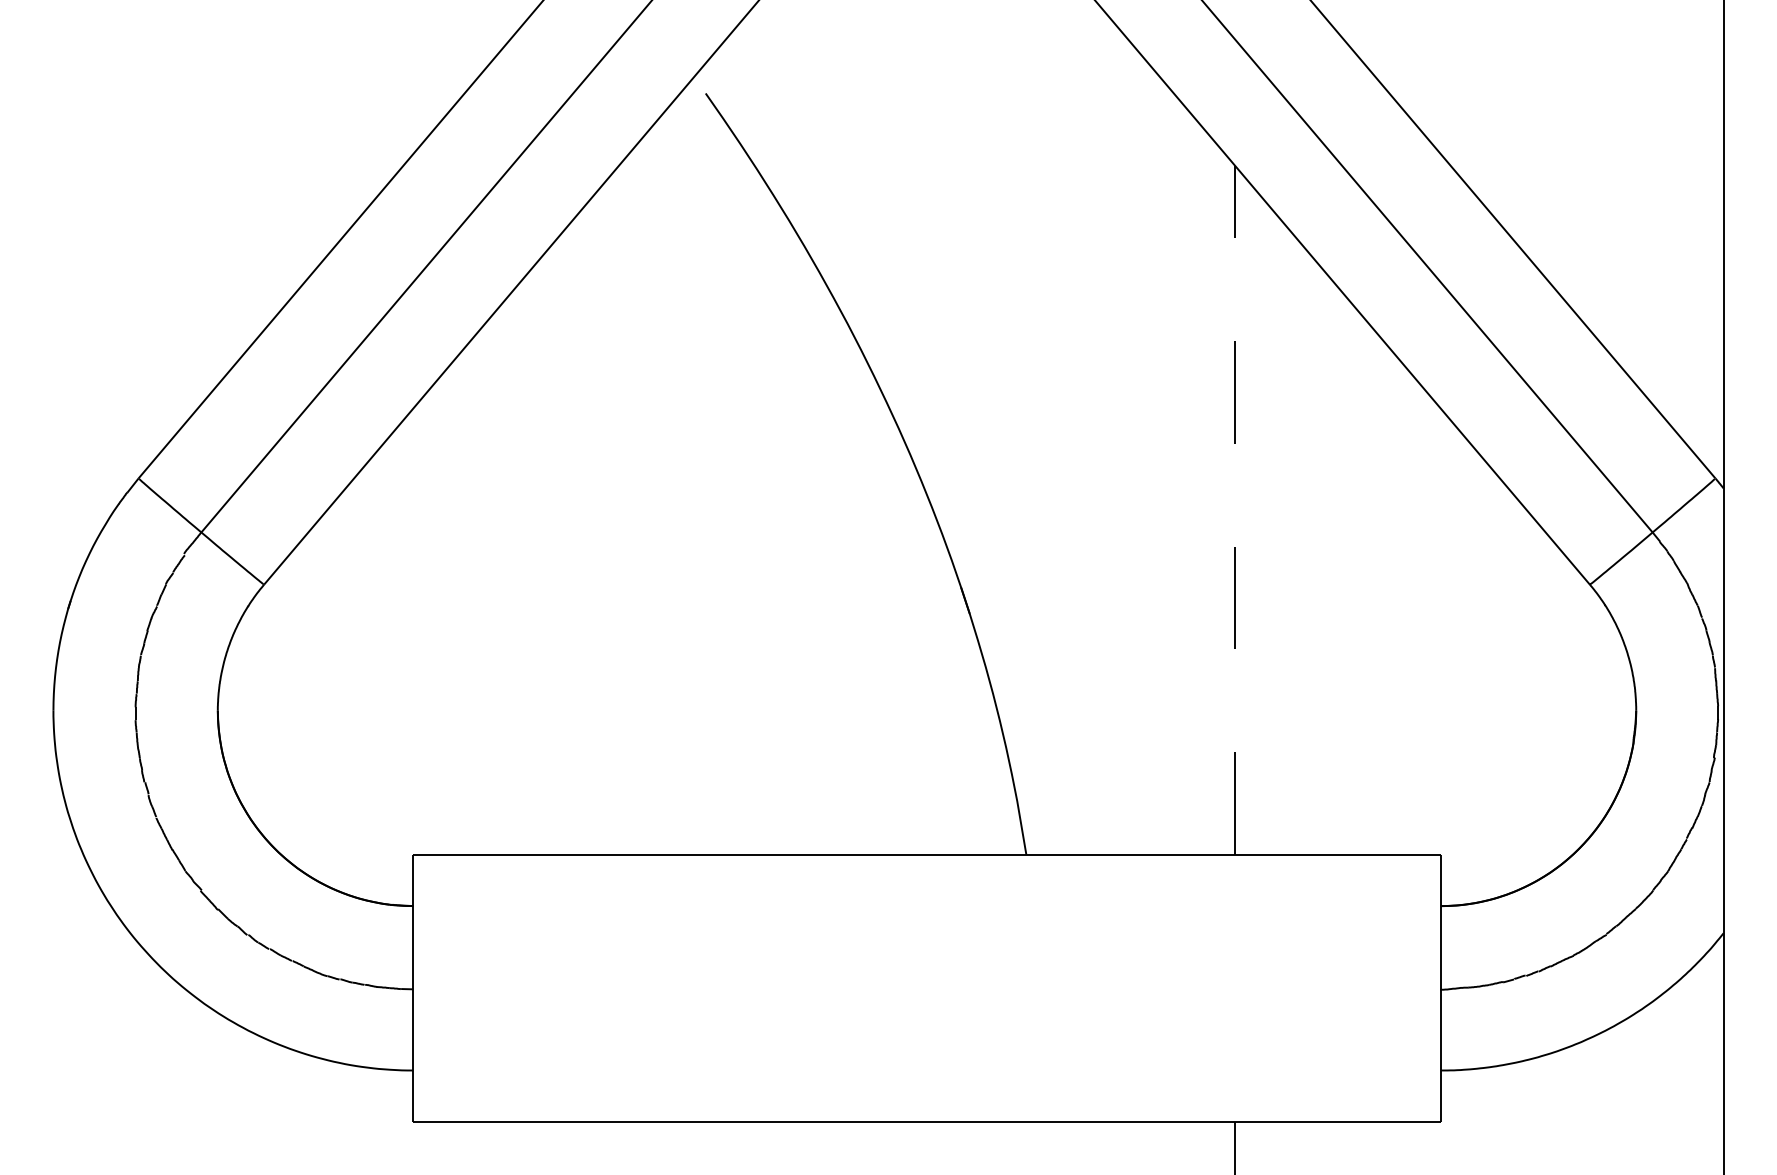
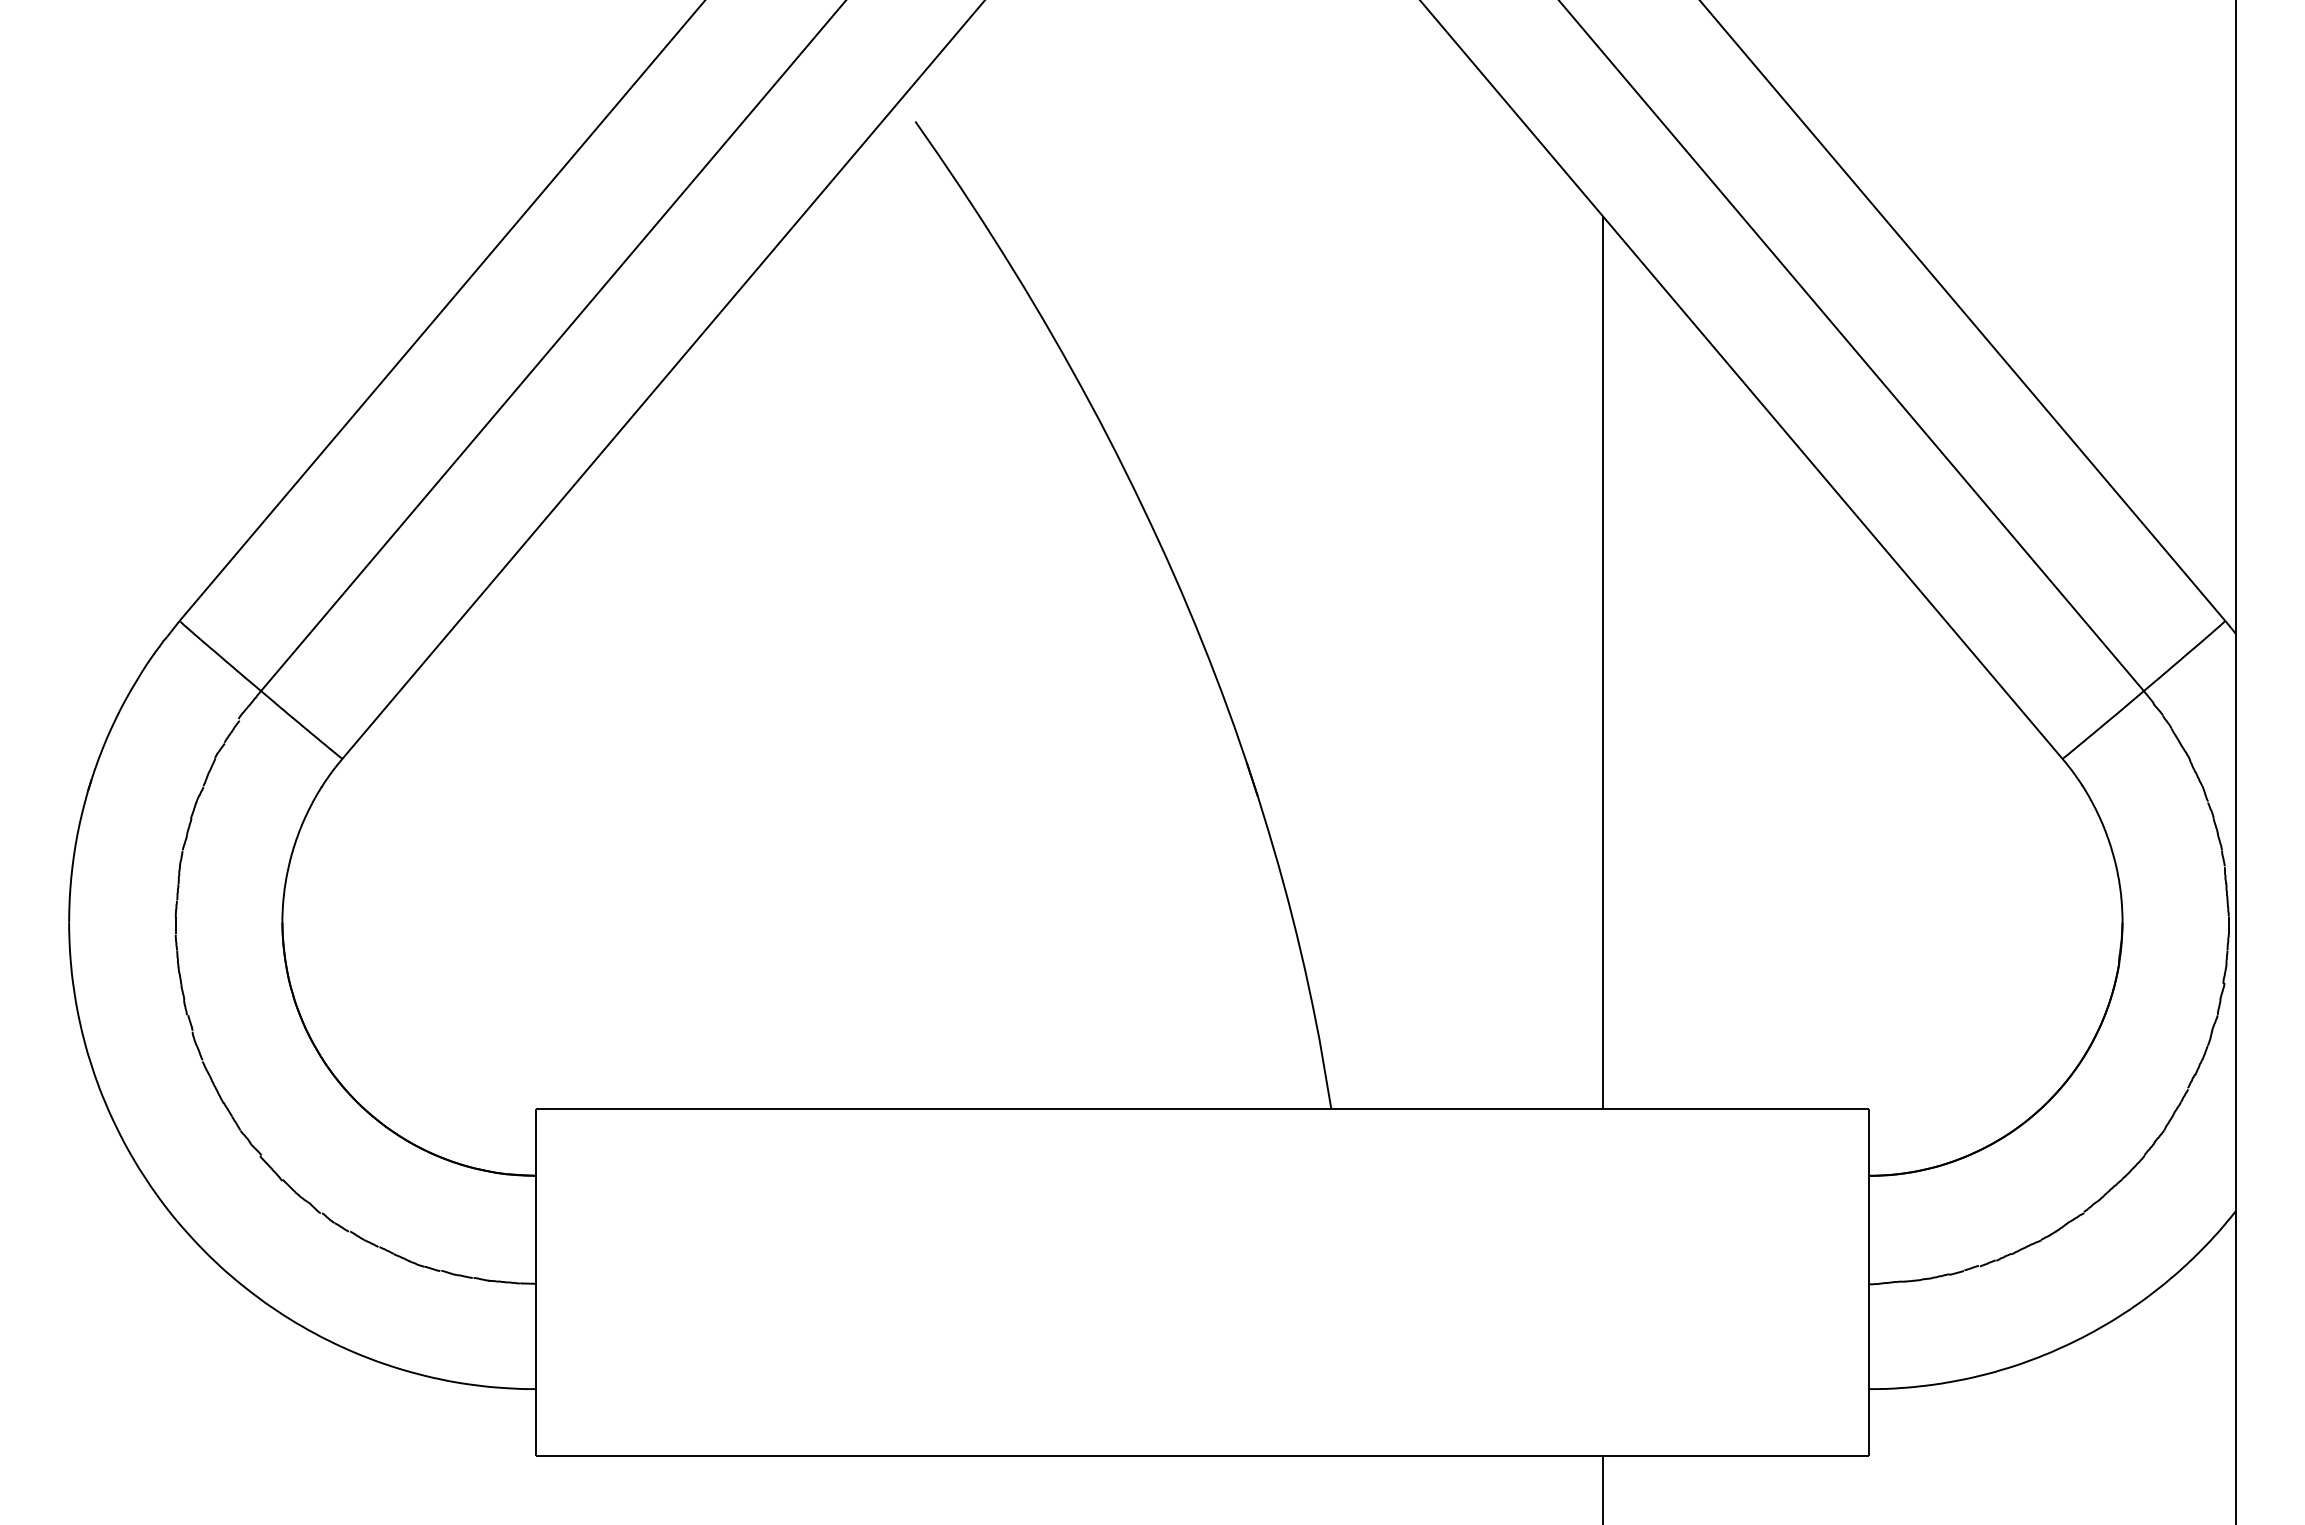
line: (1235, 510) -> (1602, 662), dashed -> solid

